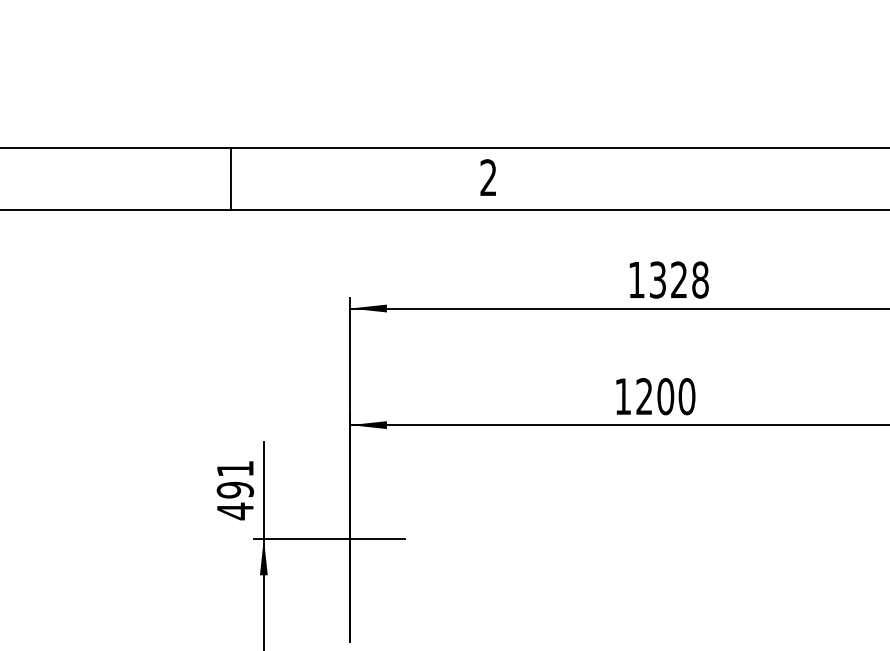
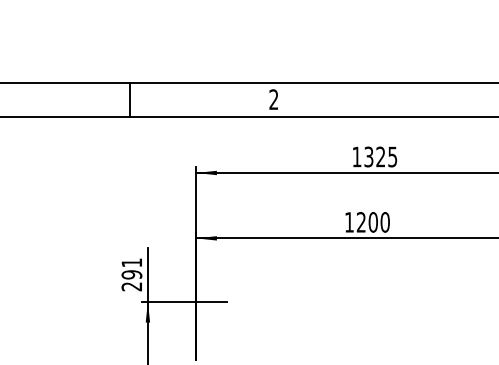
text: (699, 279) -> (392, 156), 1328 -> 1325
text: (234, 510) -> (131, 286), 491 -> 291

